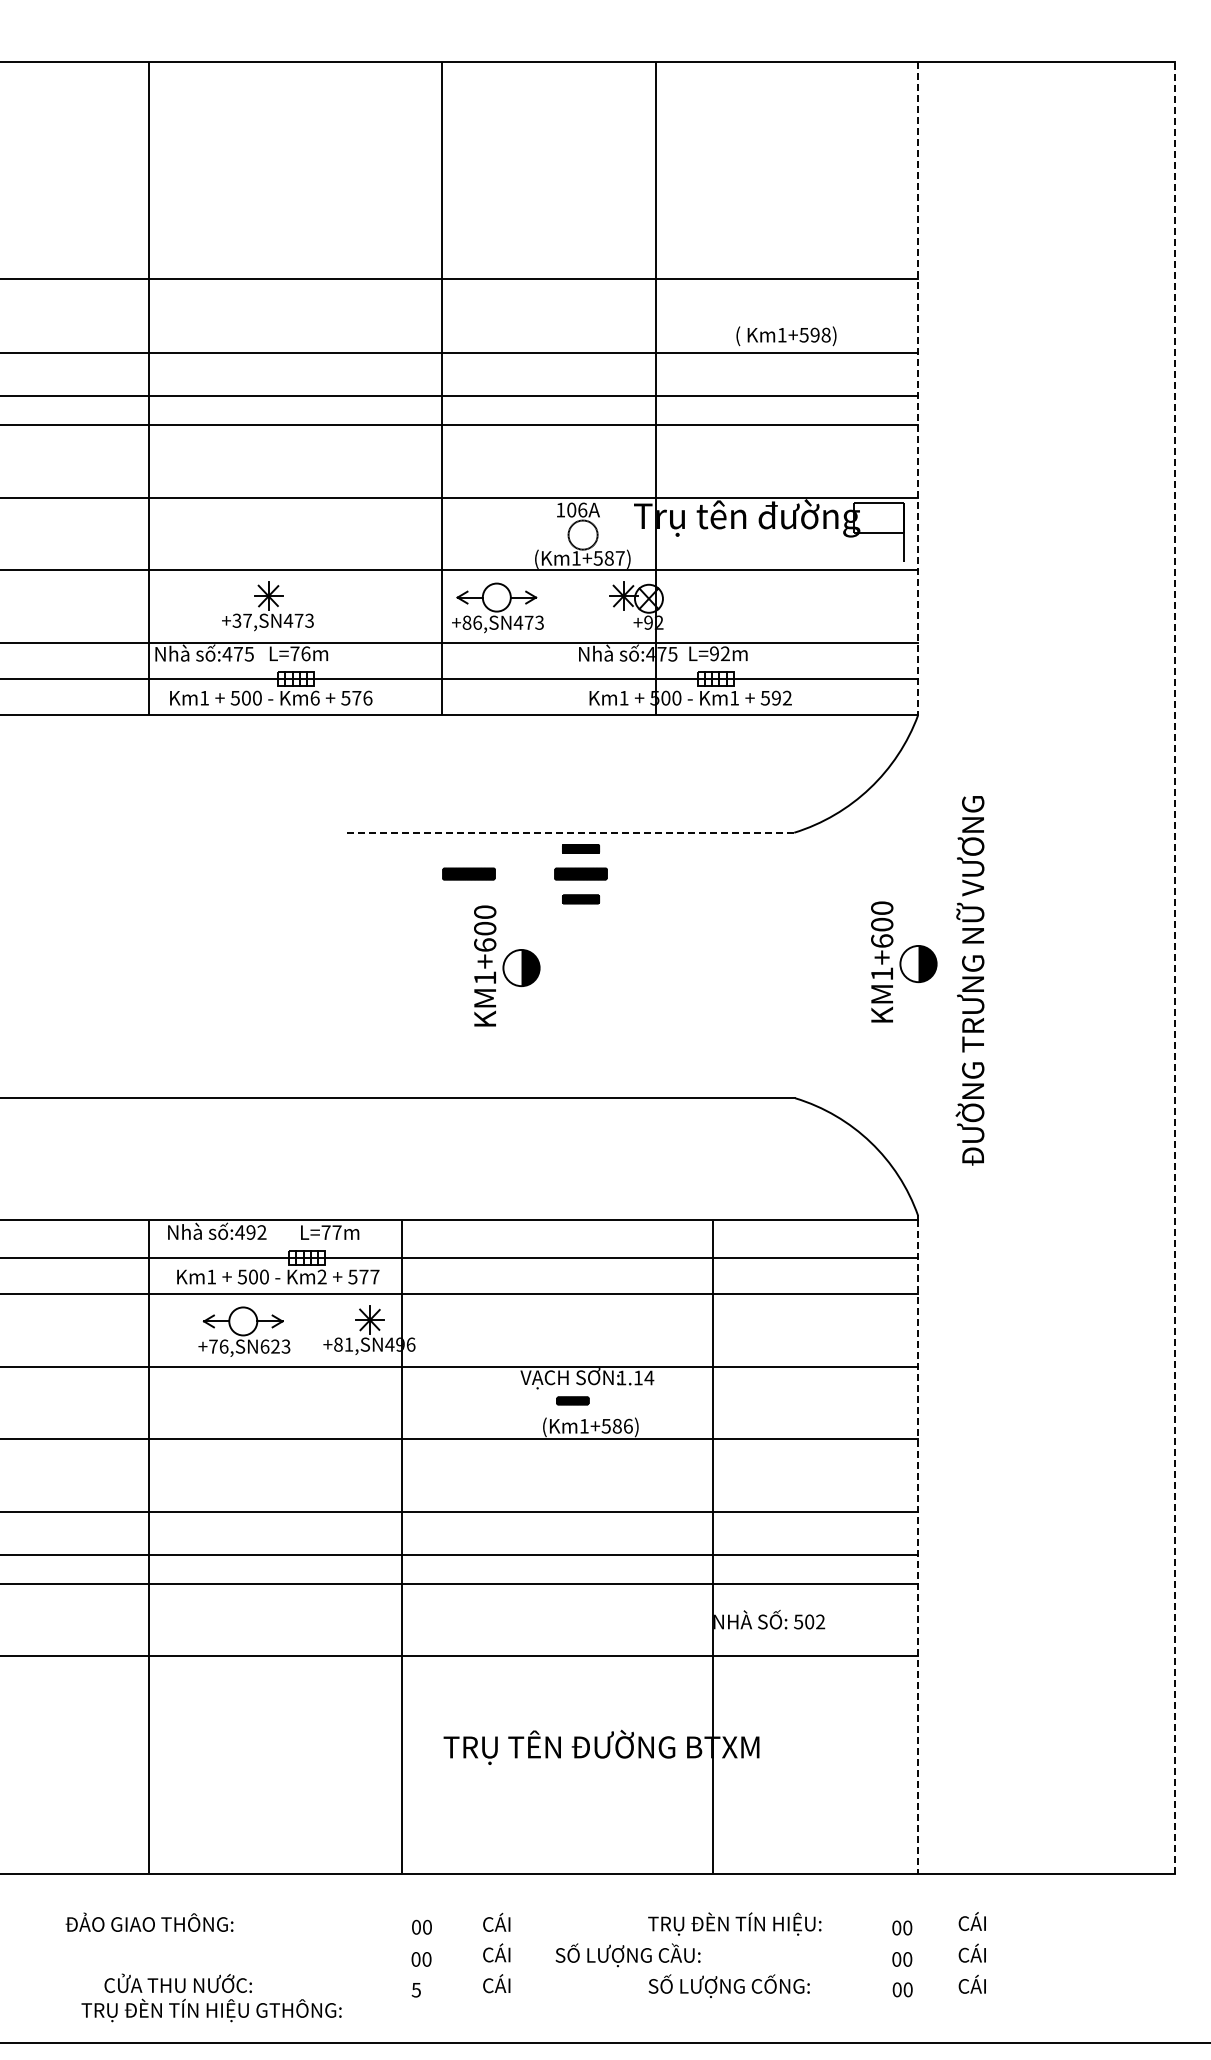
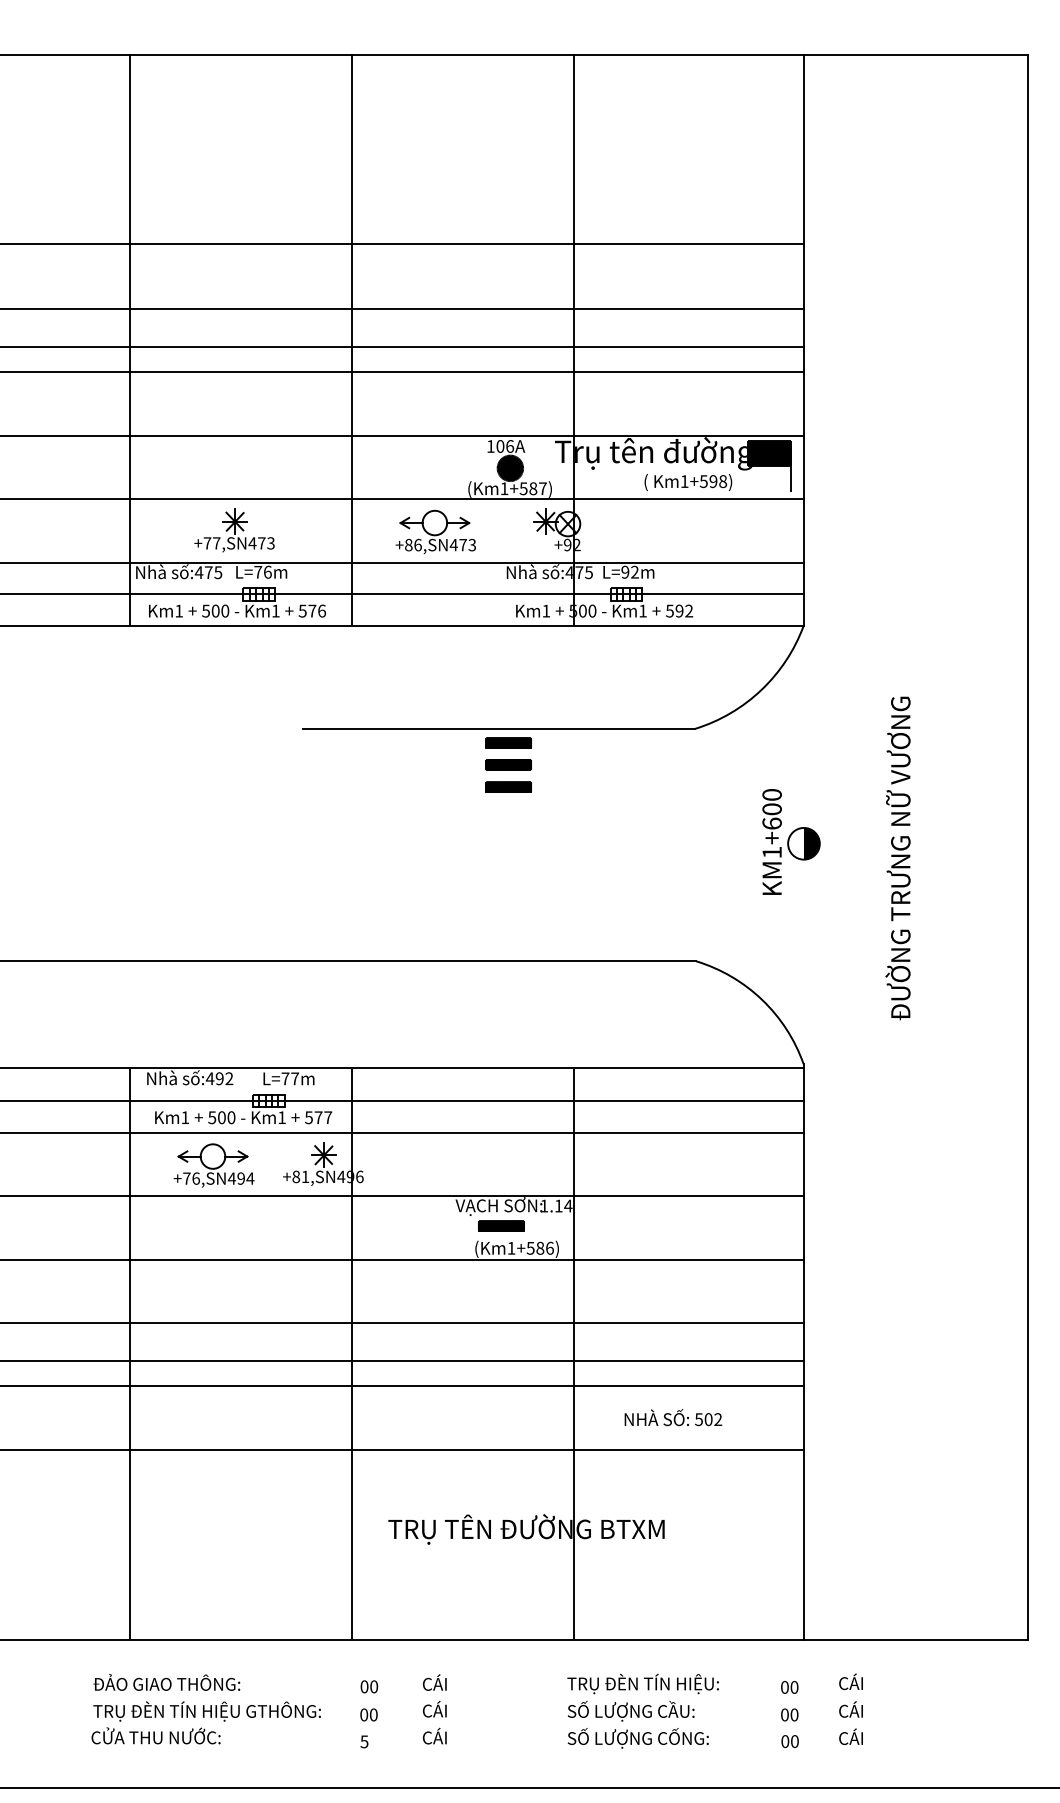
text: (786, 336) -> (688, 482), moved
line: (442, 387) -> (352, 339), moved
line: (918, 389) -> (803, 340), dashed -> solid
fill: (879, 517) -> (769, 452), added
fill: (582, 534) -> (509, 467), added
text: (236, 620) -> (207, 543), +37,SN473 -> +77,SN473
text: (314, 697) -> (275, 610), Km6 -> Km1
line: (570, 832) -> (499, 728), dashed -> solid
part: (580, 848) -> (508, 742), size x1.43
part: (468, 873) -> (410, 764), removed
part: (580, 899) -> (508, 787), size x1.43
part: (507, 965) -> (444, 845), removed
line: (1174, 968) -> (1027, 847), dashed -> solid
text: (969, 980) -> (897, 858), moved
text: (321, 1276) -> (281, 1117), Km2 -> Km1
text: (275, 1346) -> (241, 1178), +76,SN623 -> +76,SN494
part: (572, 1400) -> (501, 1225), size x1.67
line: (918, 1546) -> (803, 1353), dashed -> solid
line: (712, 1547) -> (573, 1354), moved
text: (149, 1921) -> (166, 1681), moved
text: (627, 1955) -> (630, 1711), moved
text: (211, 2010) -> (207, 1711), moved

